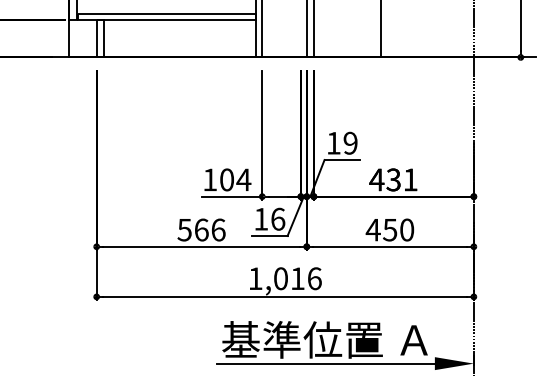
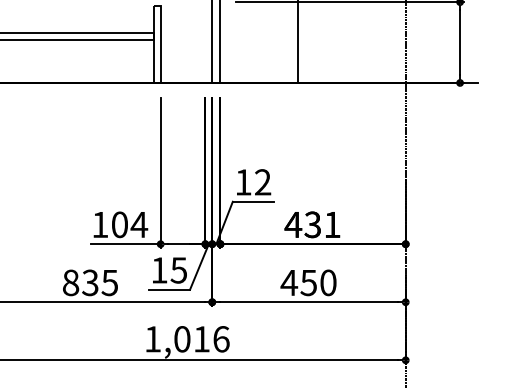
text: (350, 143) -> (262, 182), 19 -> 12
text: (277, 218) -> (178, 269), 16 -> 15
text: (201, 229) -> (90, 282), 566 -> 835

